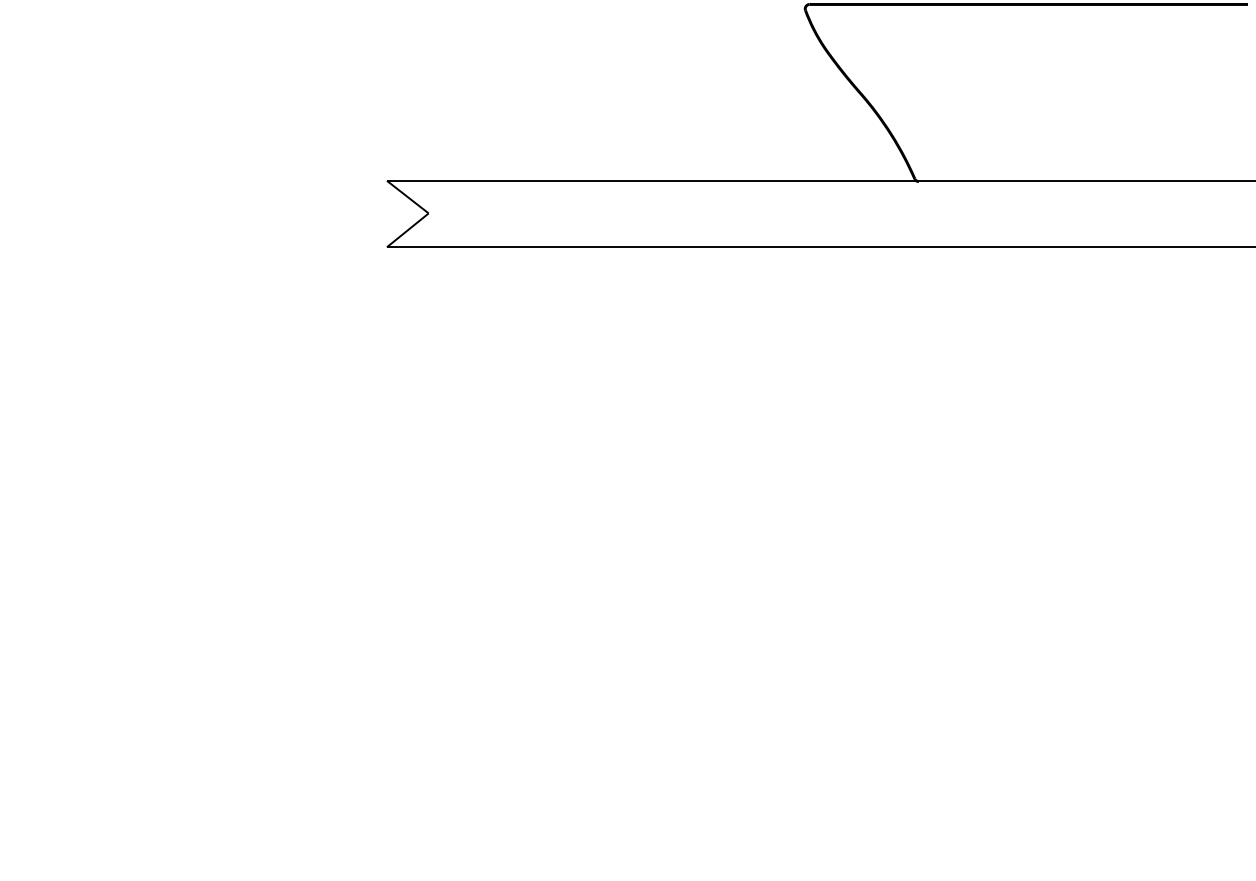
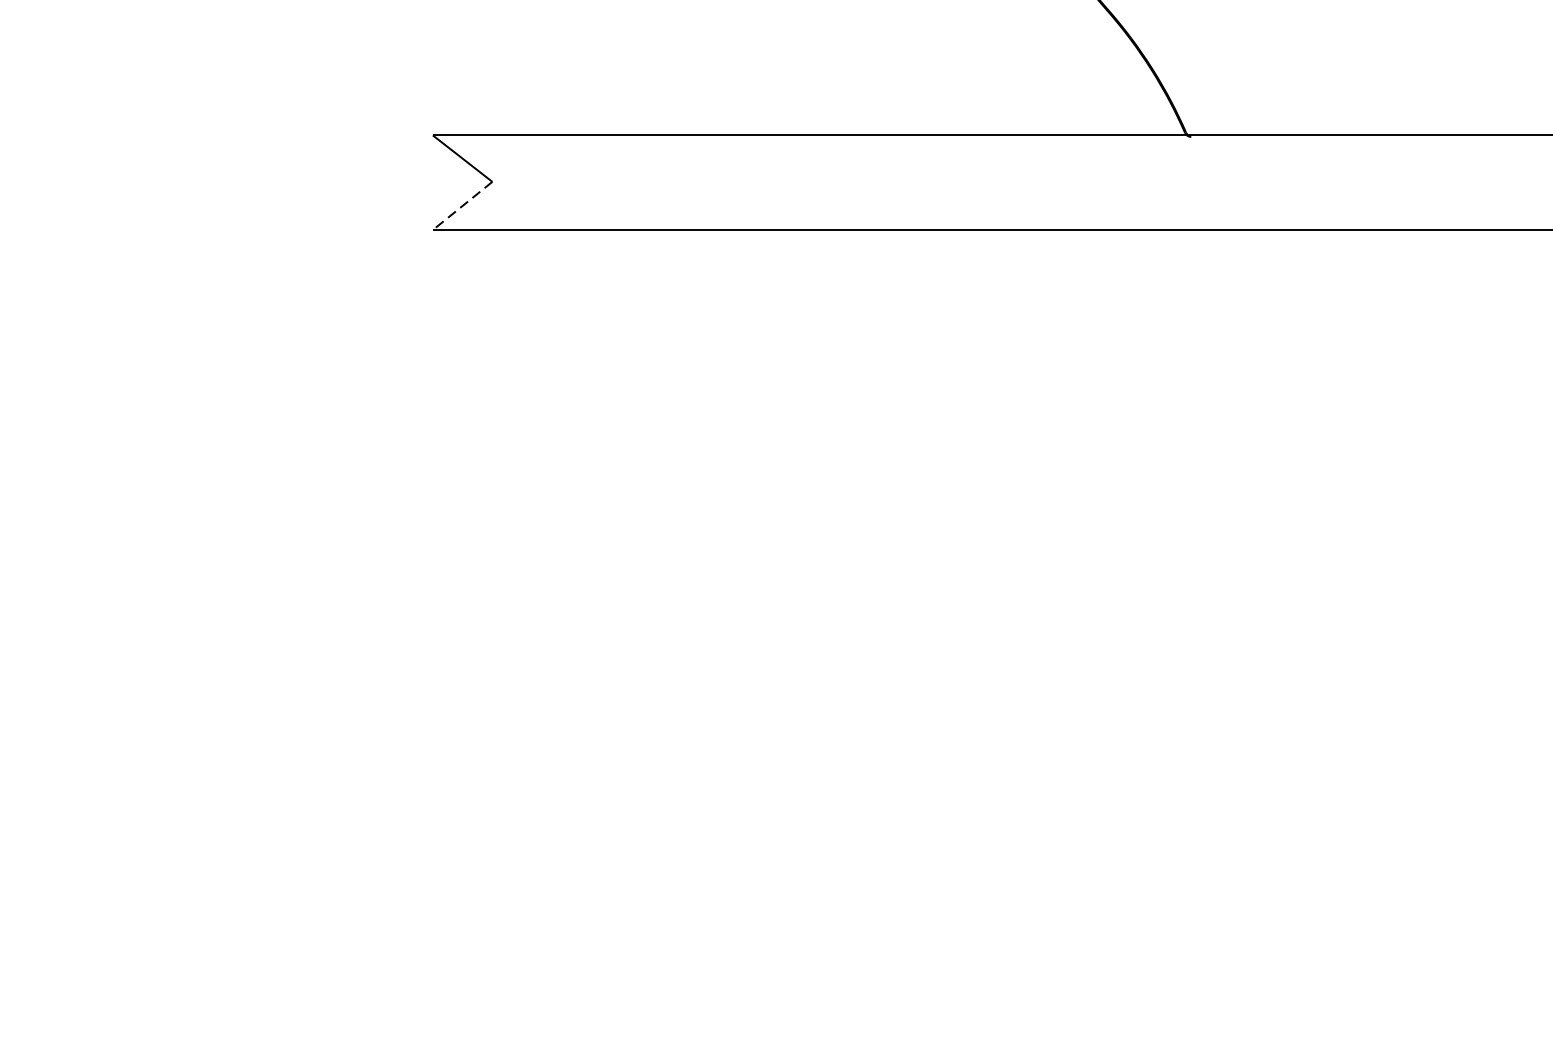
line: (407, 230) -> (462, 206), solid -> dashed

